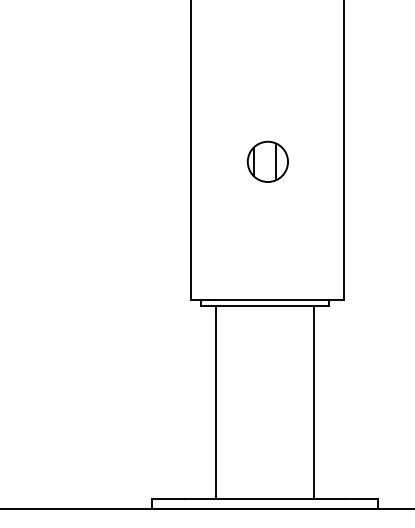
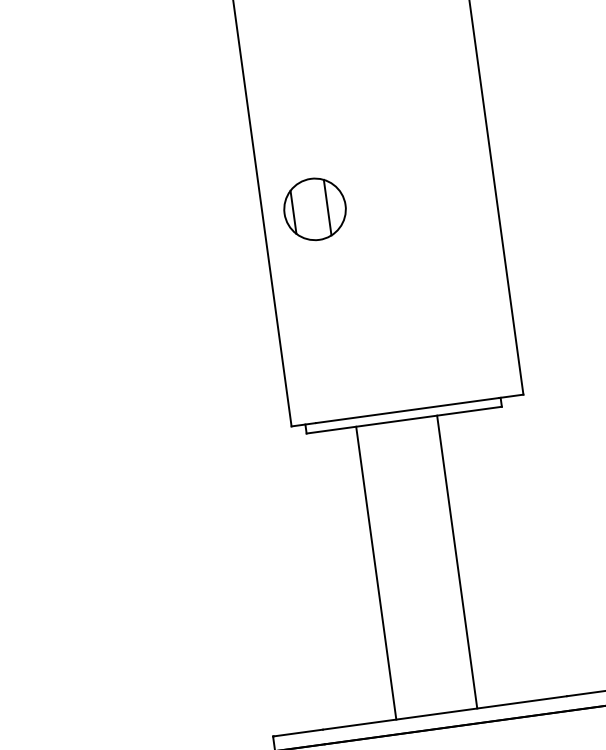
part: (267, 161) -> (314, 208), moved
line: (216, 402) -> (376, 572), moved
line: (313, 402) -> (456, 561), moved

